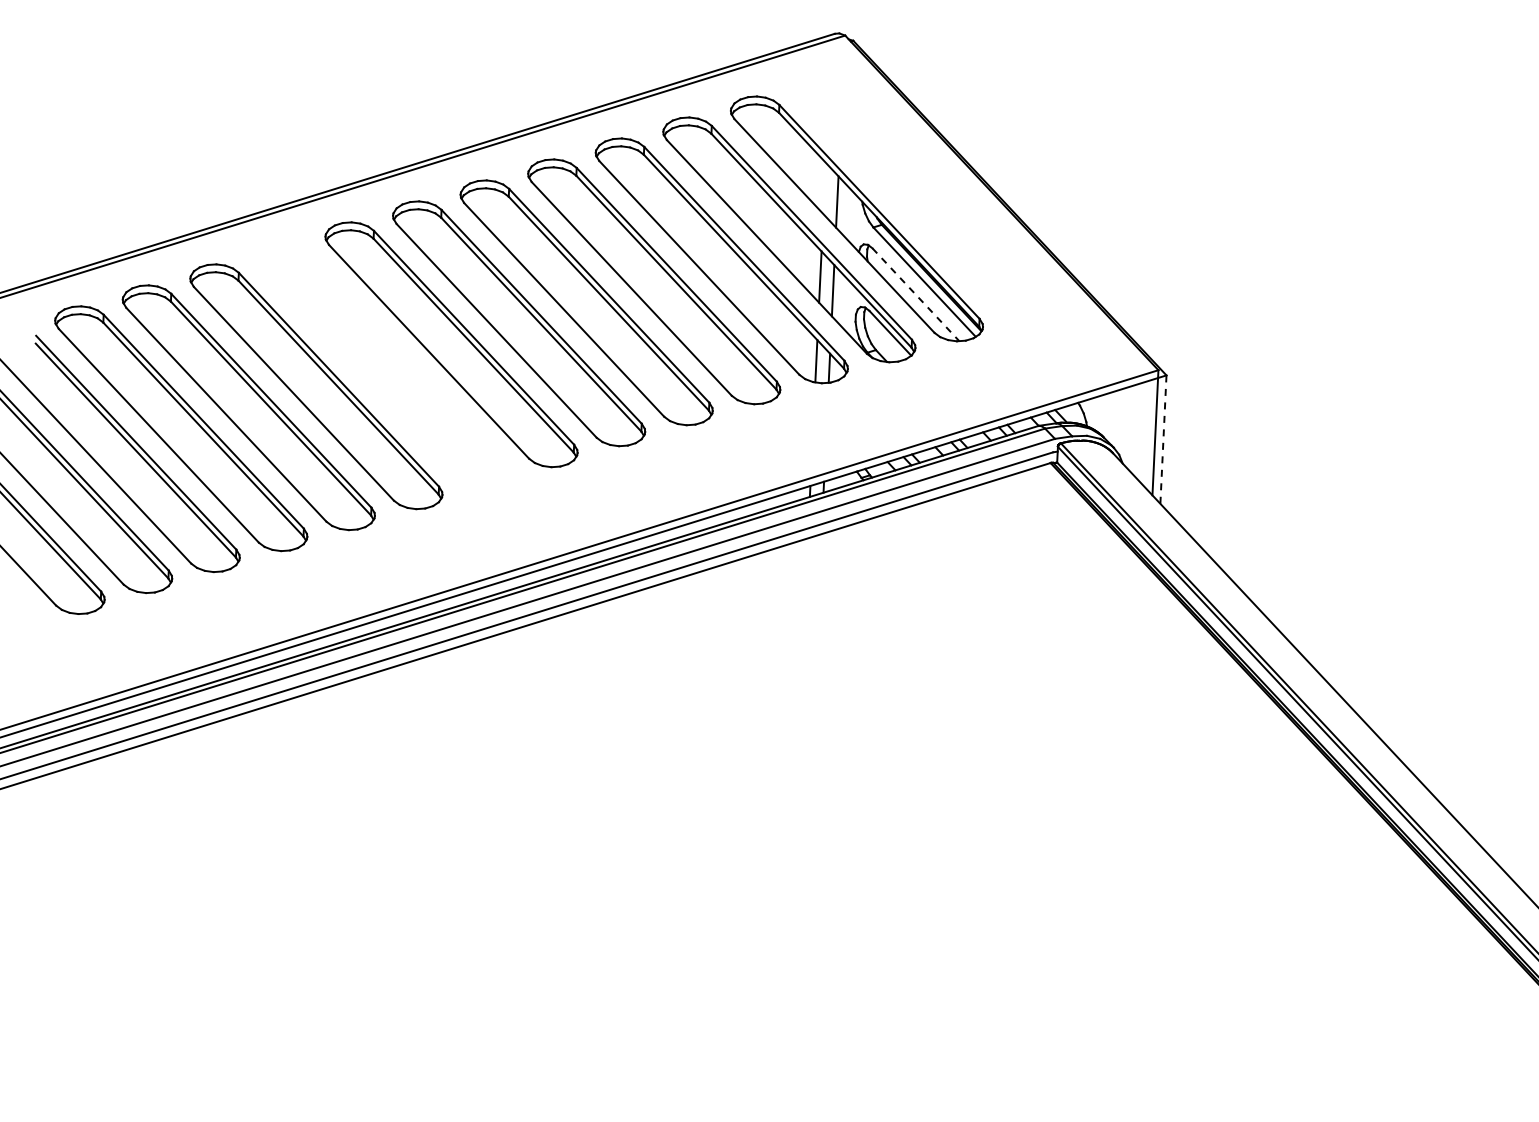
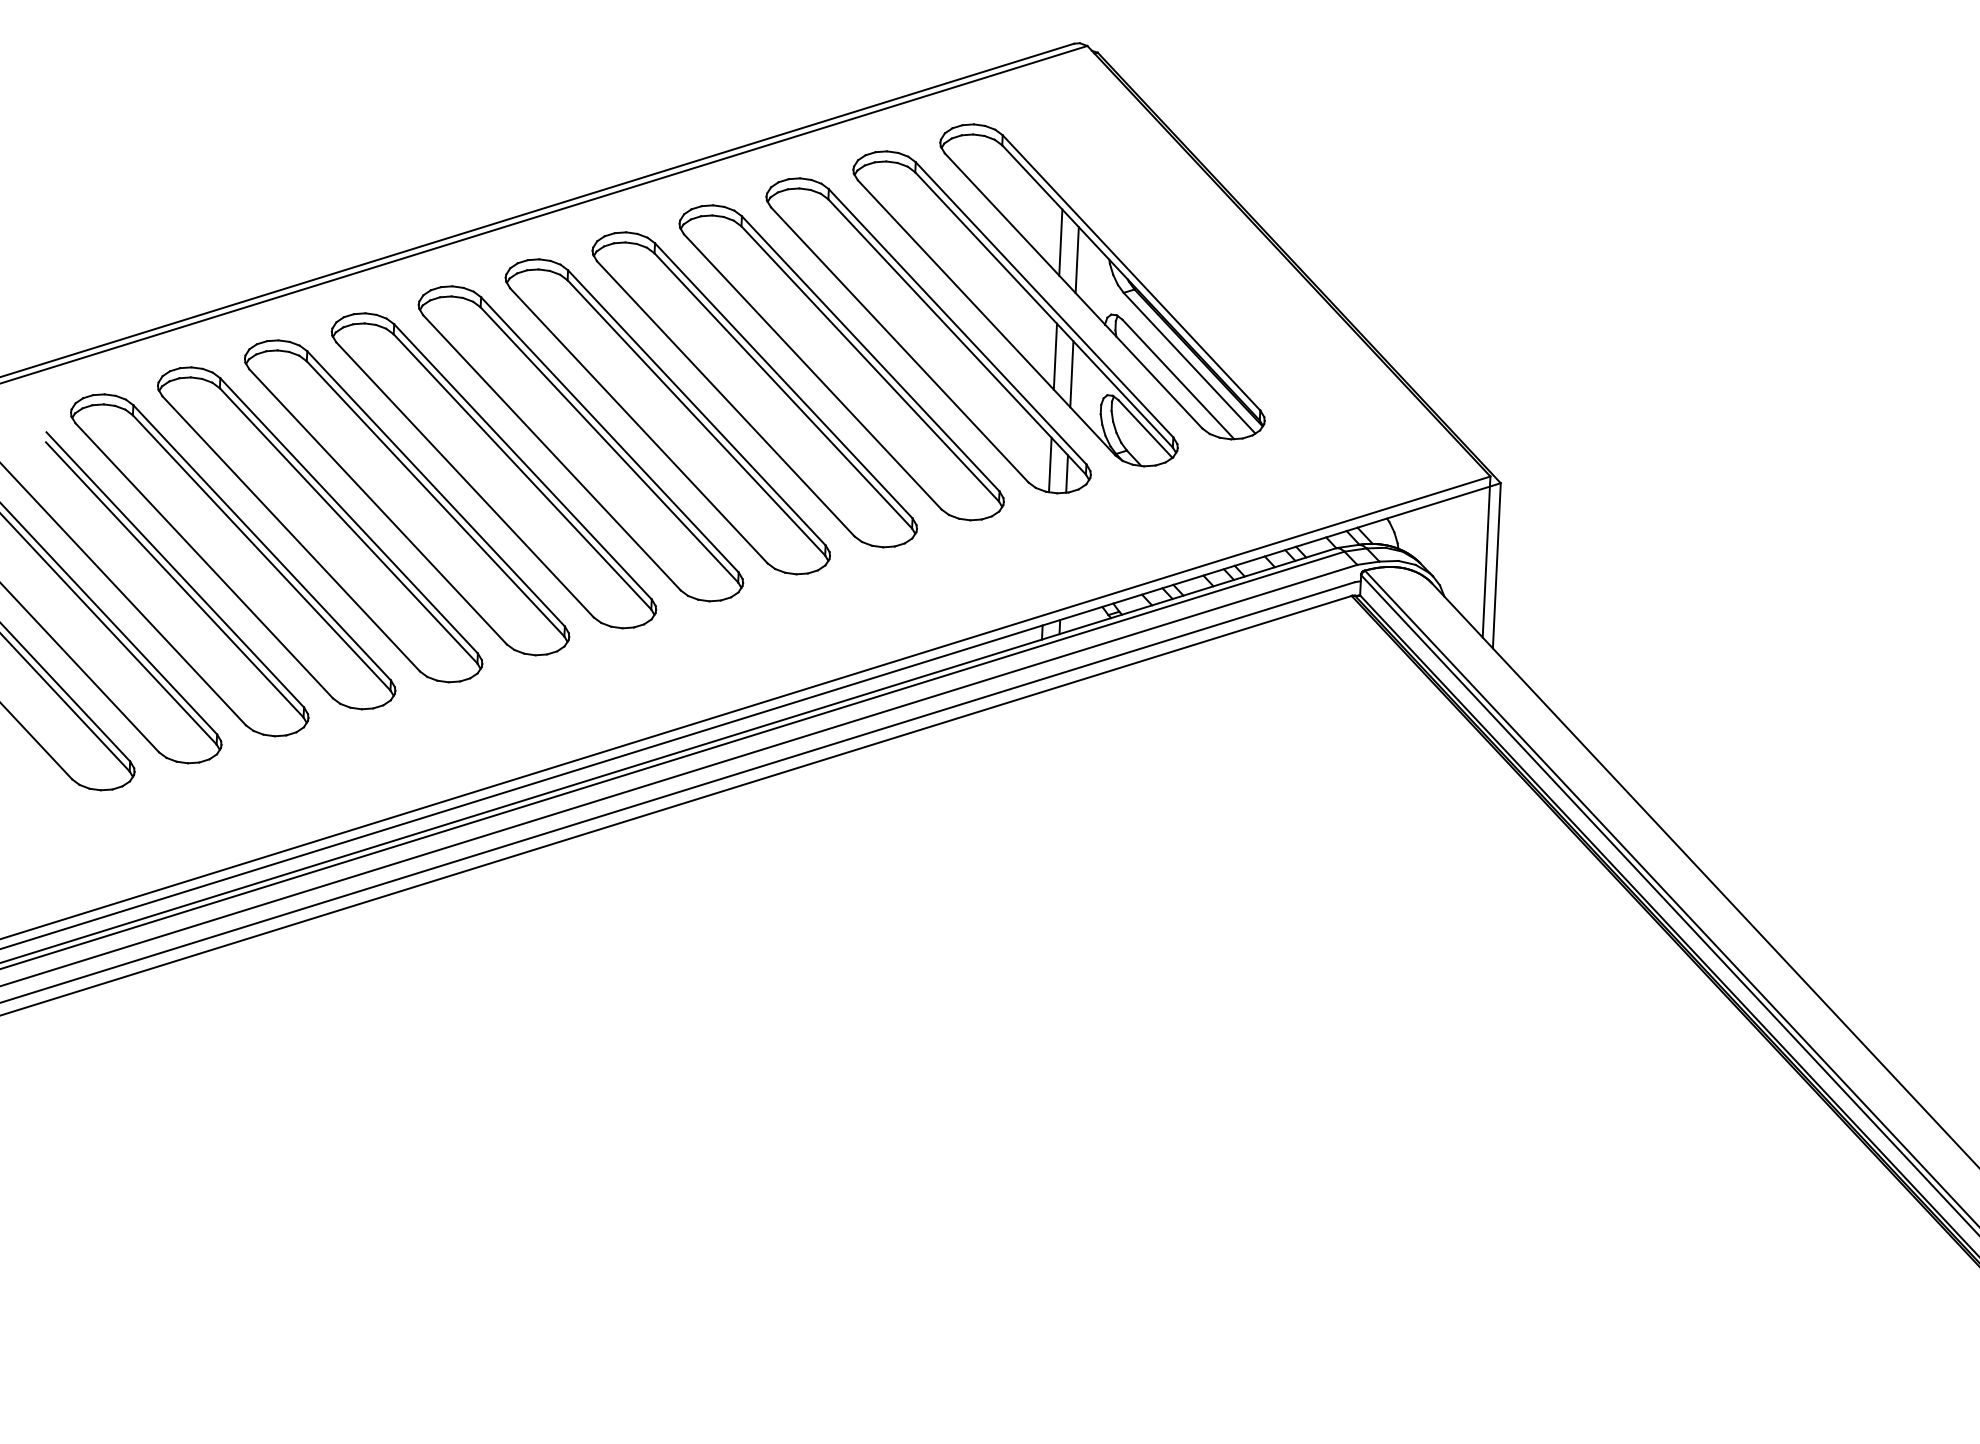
line: (824, 188) -> (1060, 242), added
line: (915, 294) -> (1177, 379), dashed -> solid
part: (383, 365) -> (493, 470), added
line: (1163, 439) -> (1496, 565), dashed -> solid

